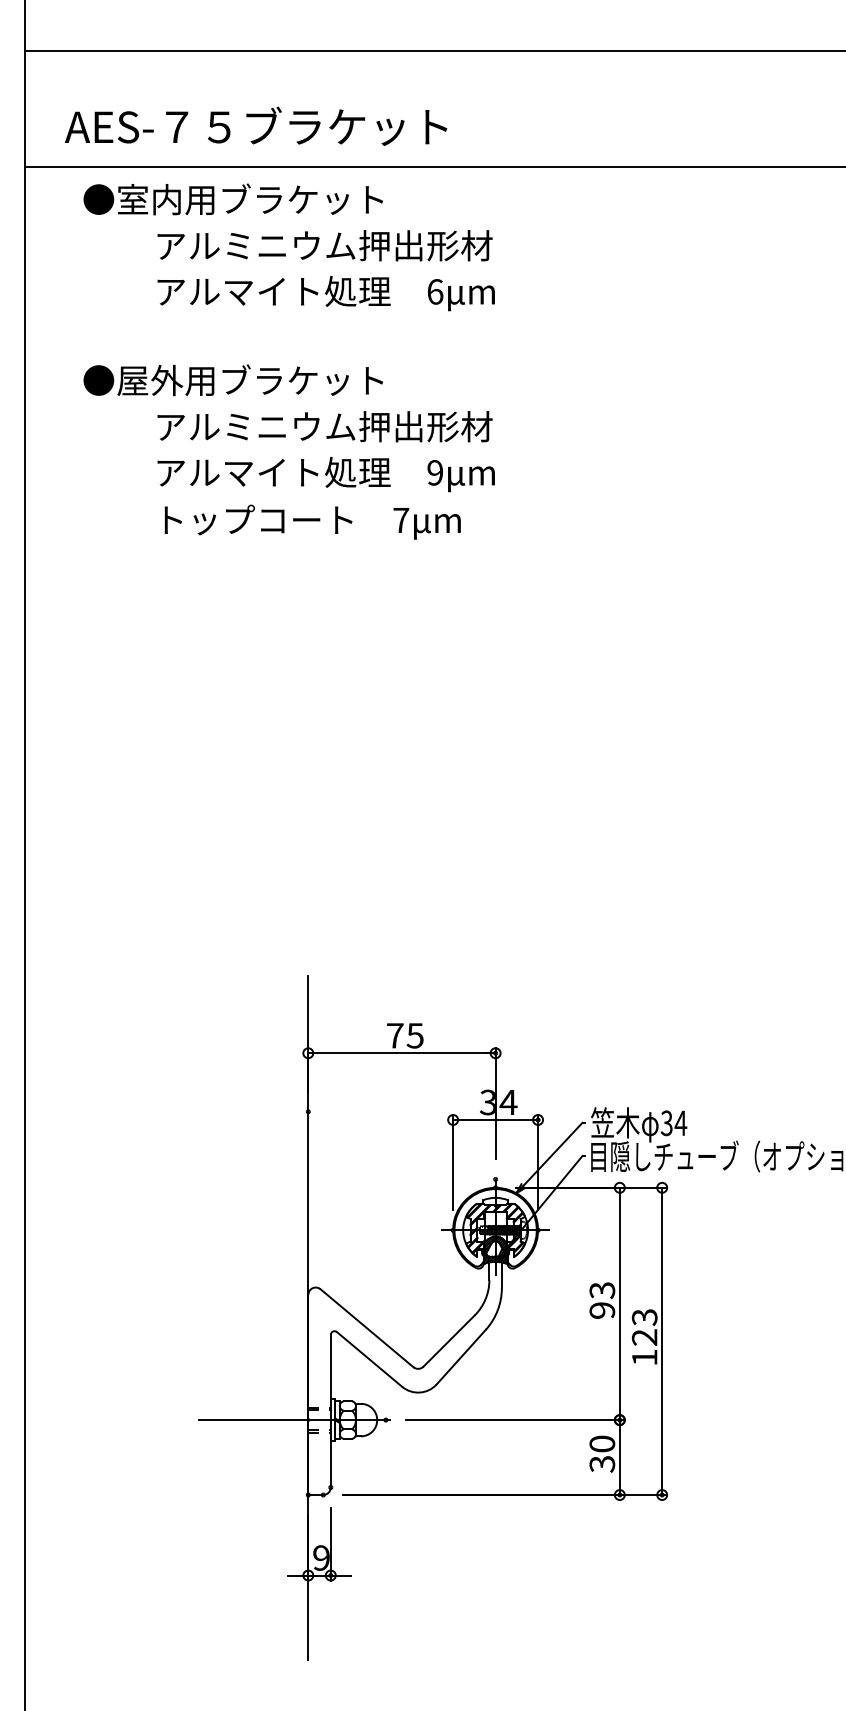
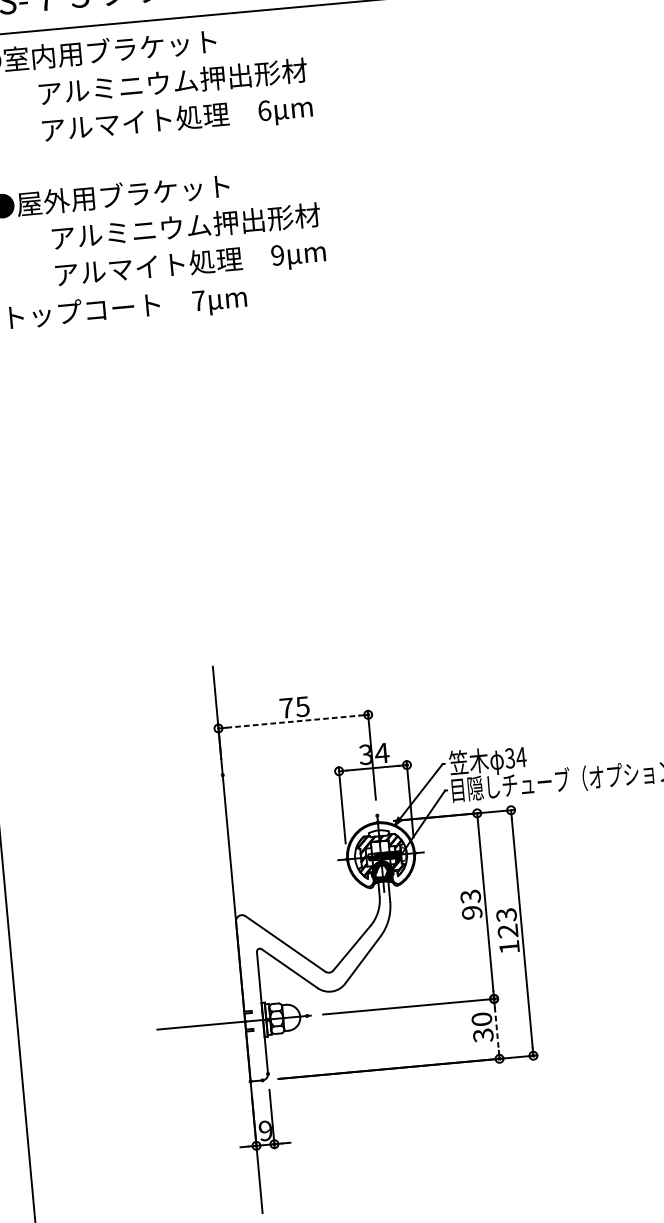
text: (312, 521) -> (128, 308), moved
line: (401, 1053) -> (292, 721), solid -> dashed
line: (619, 1458) -> (496, 1029), solid -> dashed

